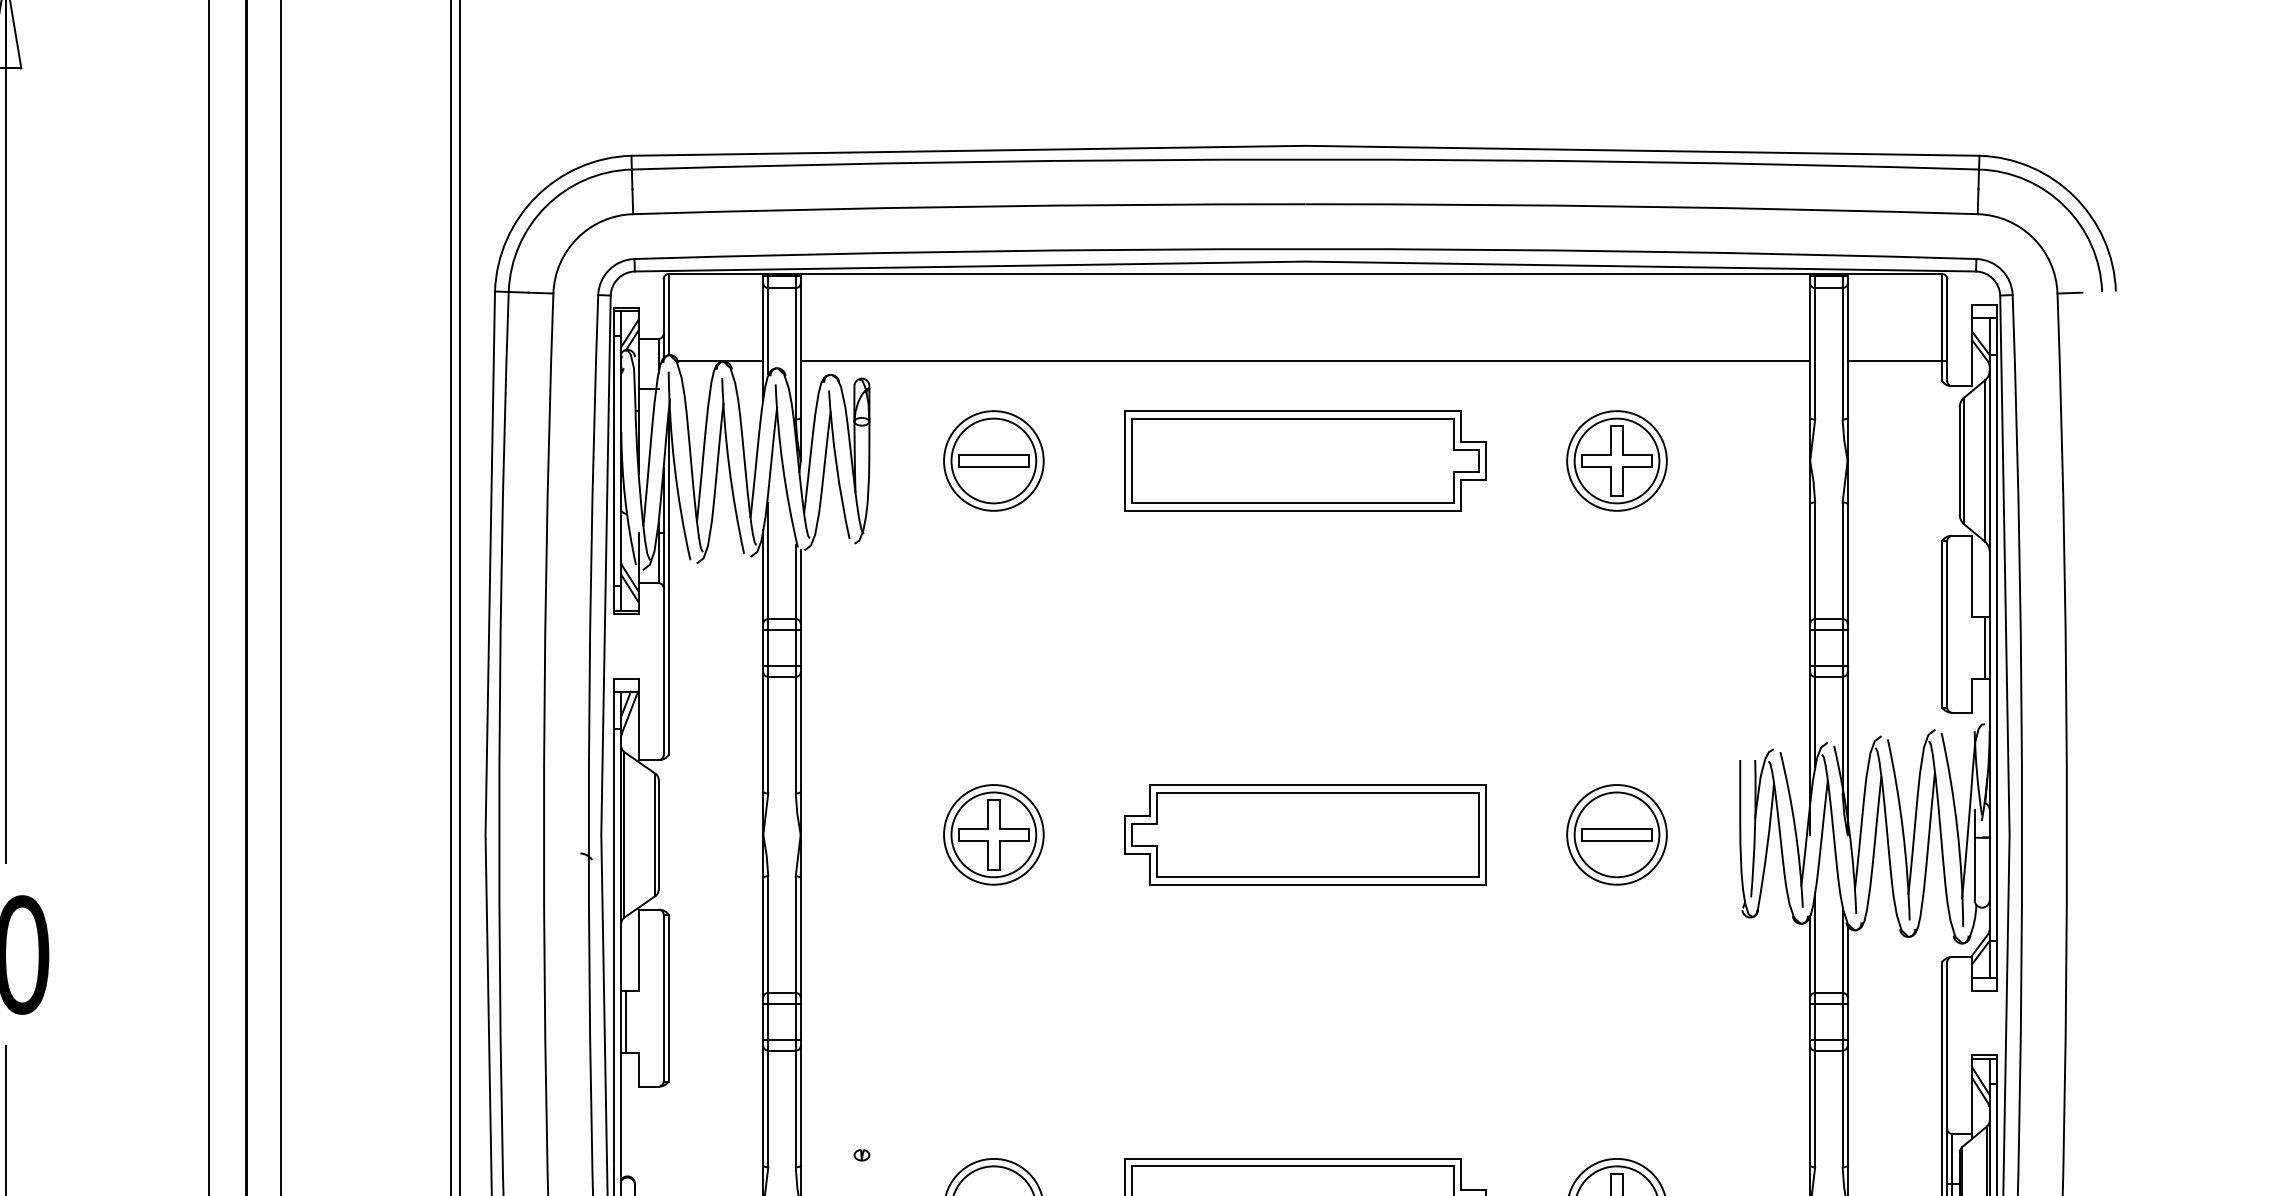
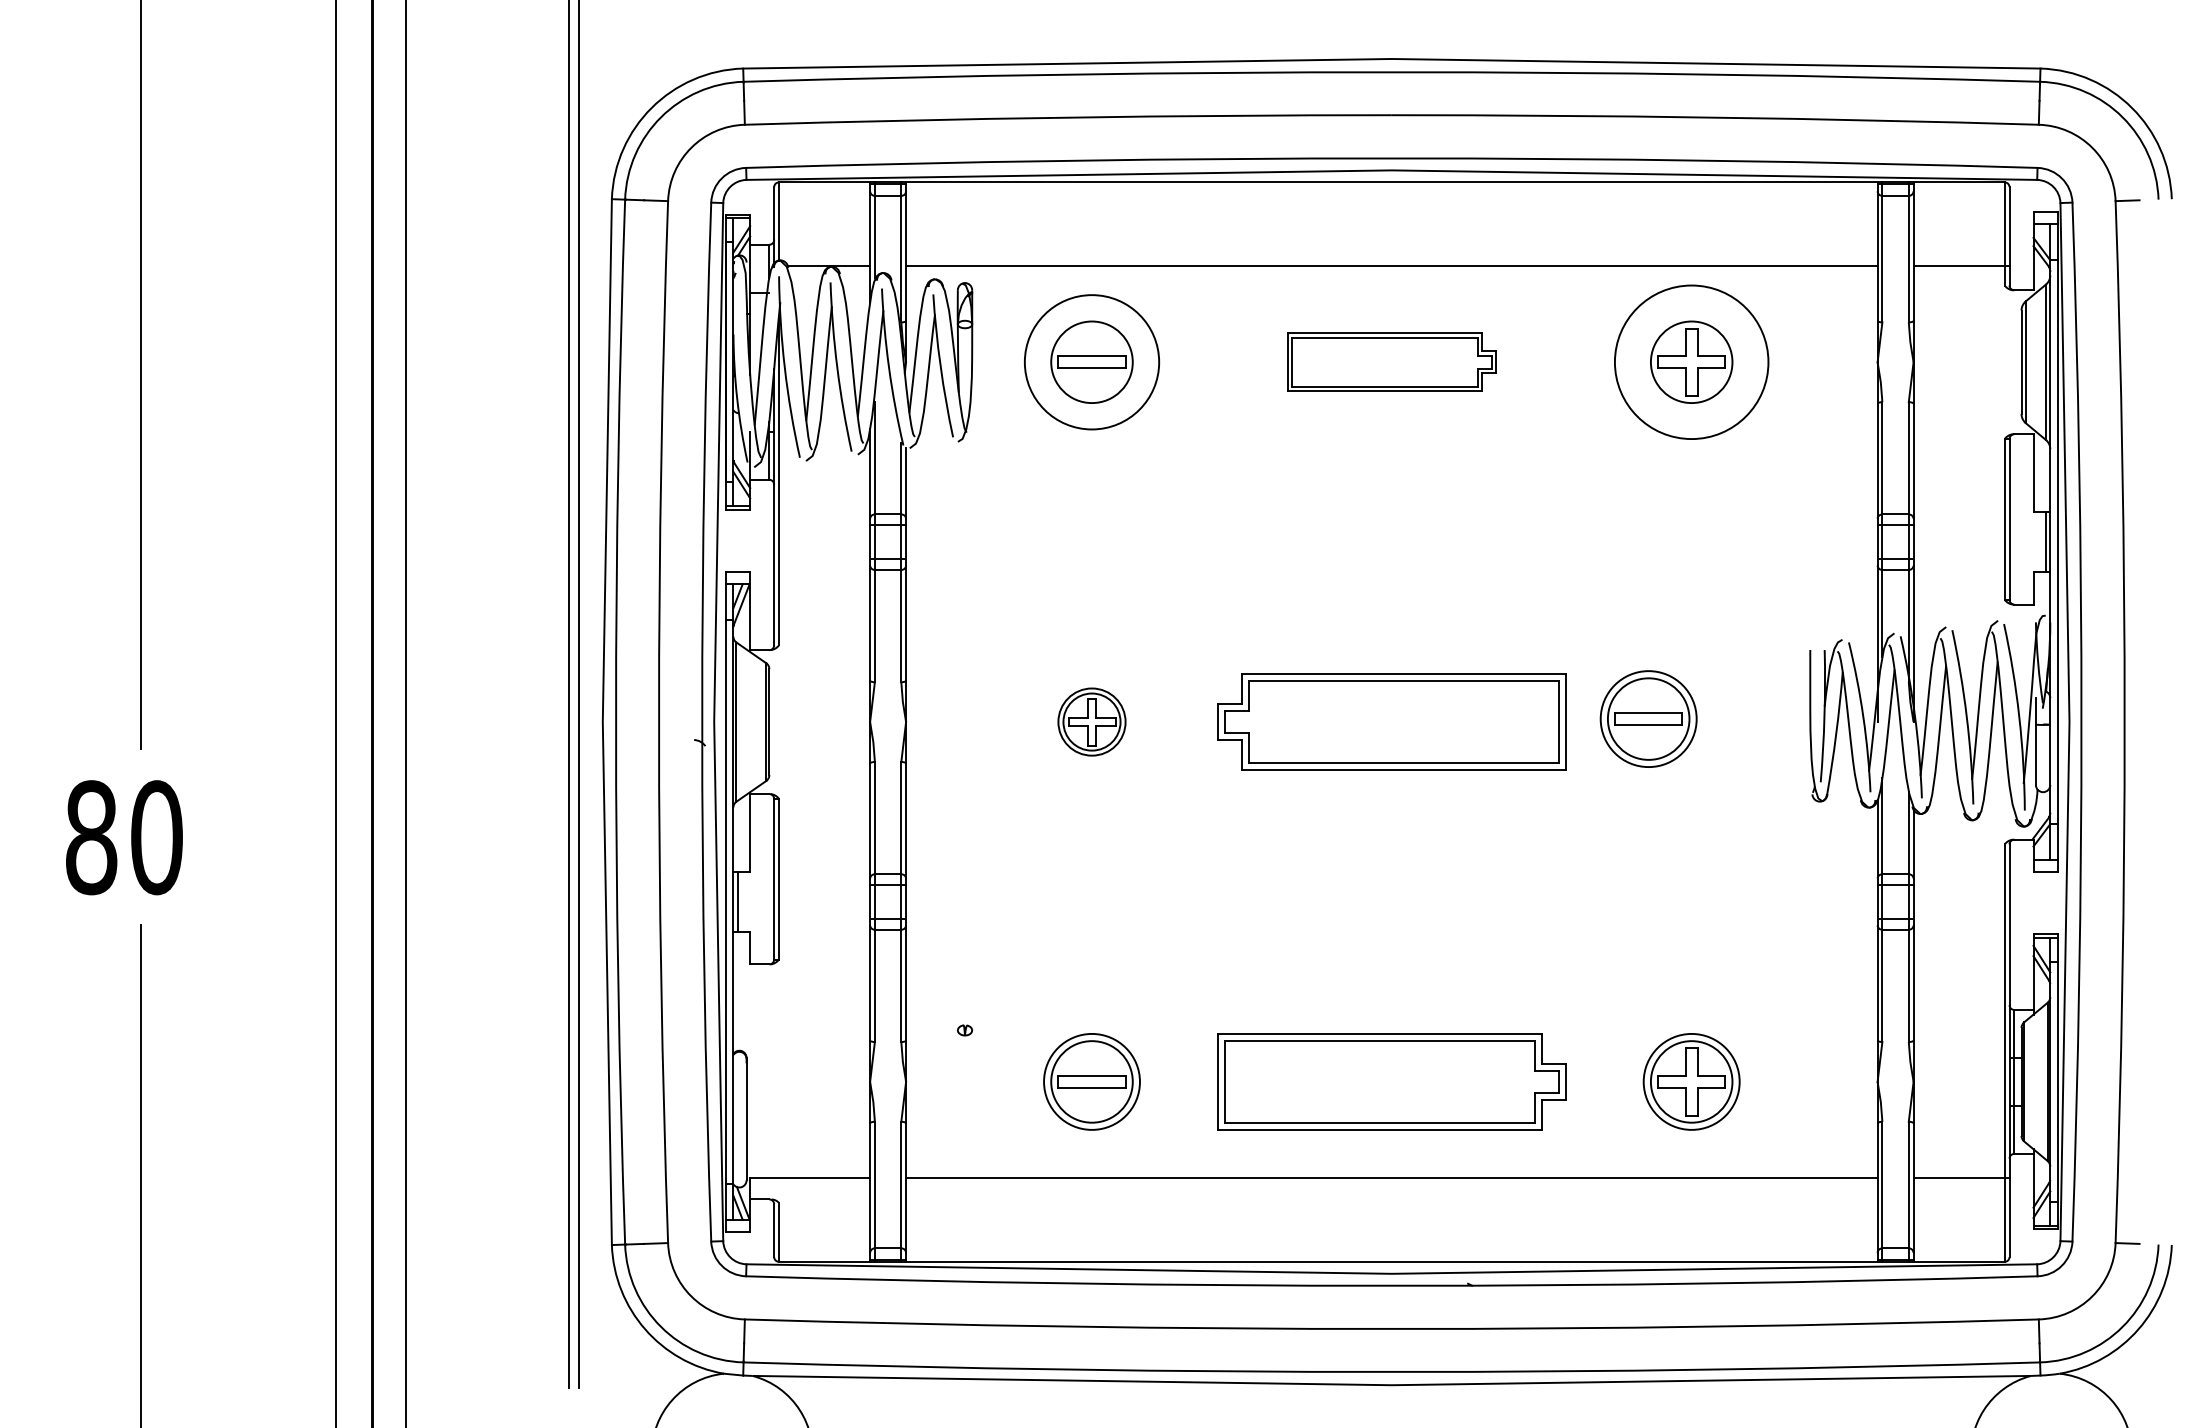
part: (1305, 460) -> (1391, 361), size x0.6
circle: (993, 461) -> (1091, 362), size x1.4
circle: (1616, 461) -> (1691, 362), size x1.6
part: (993, 834) -> (1091, 721), size x0.7
part: (1616, 834) -> (1648, 718), moved

